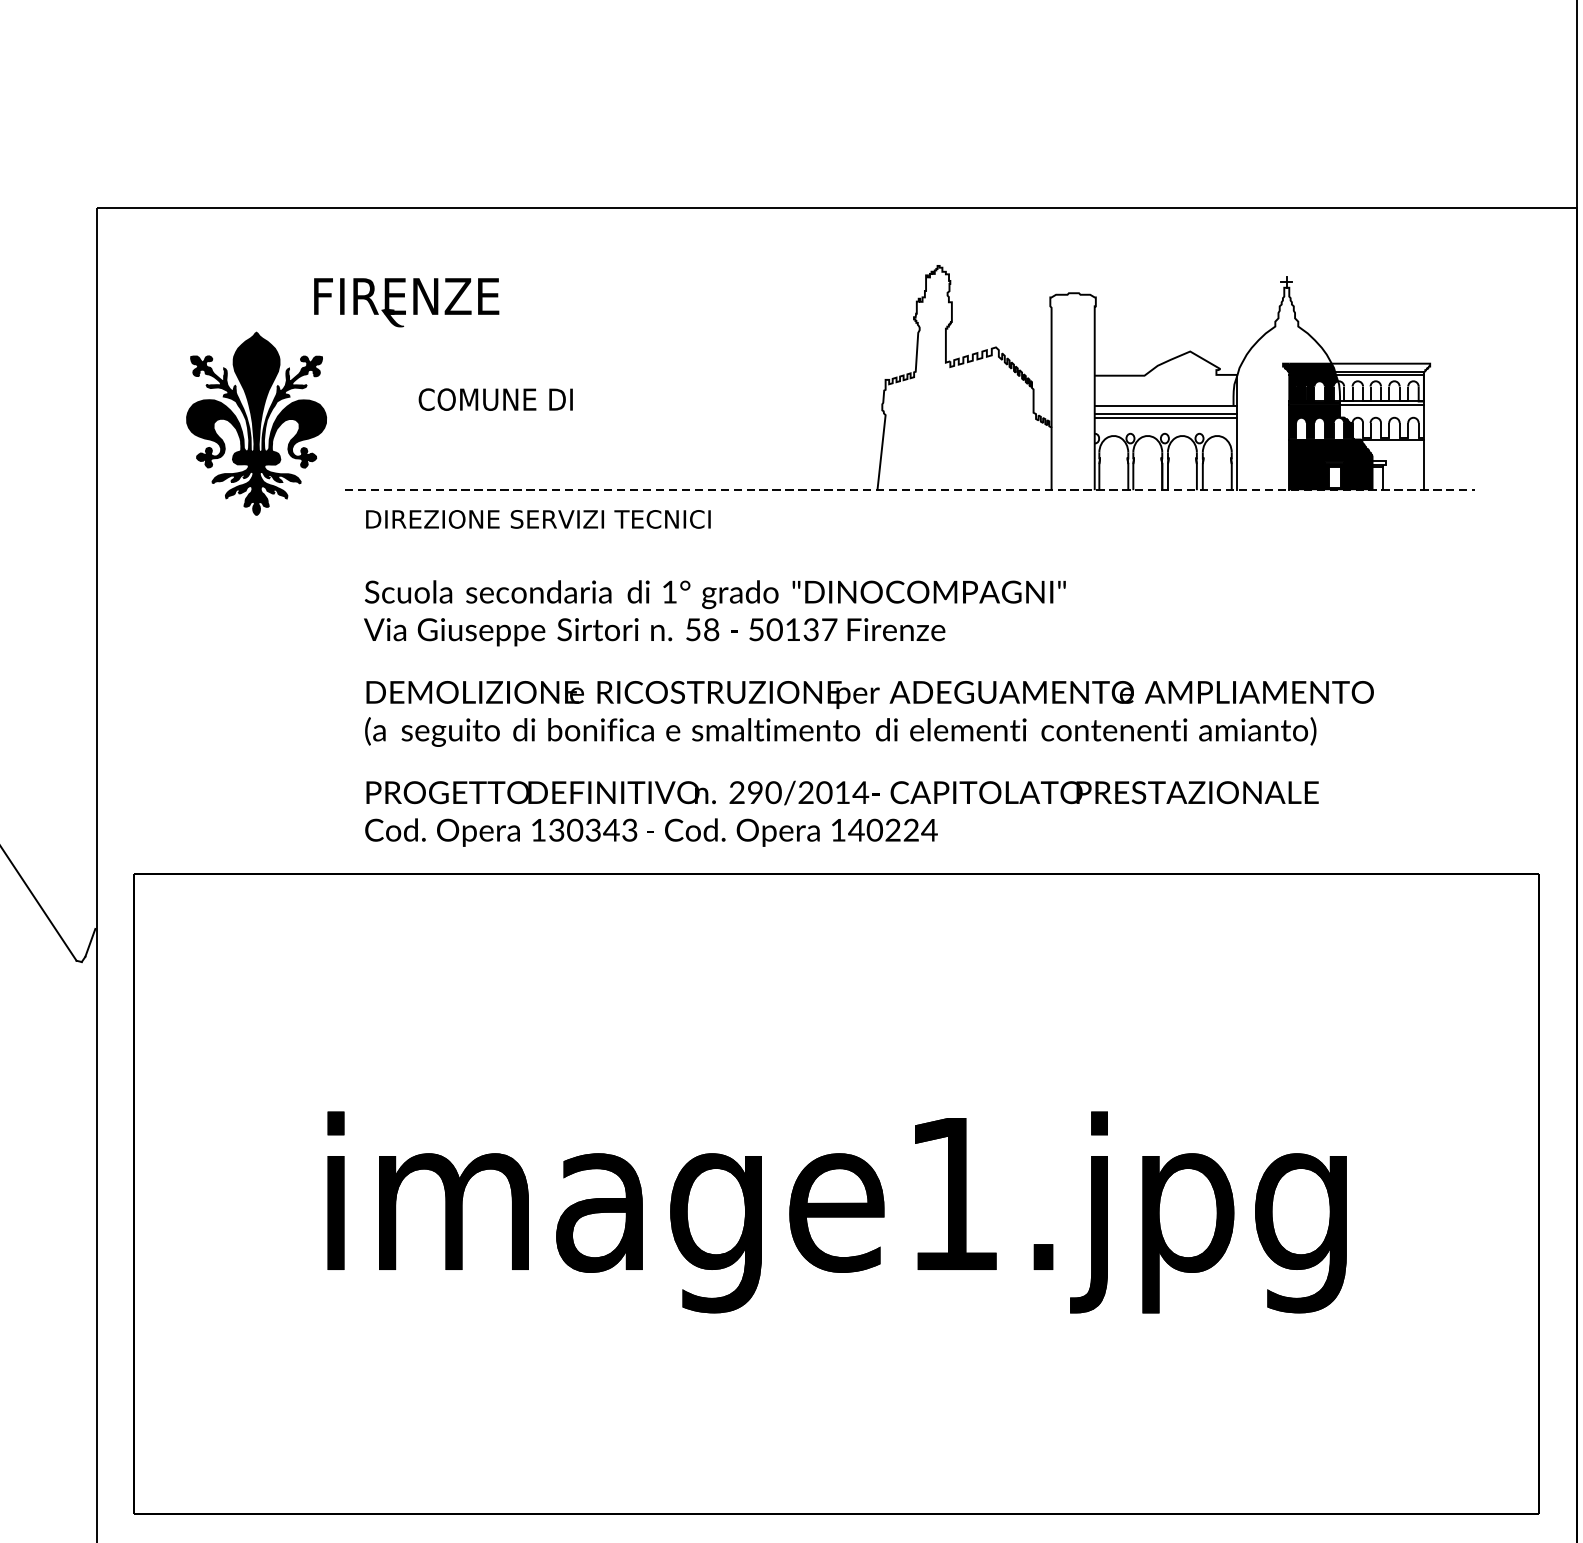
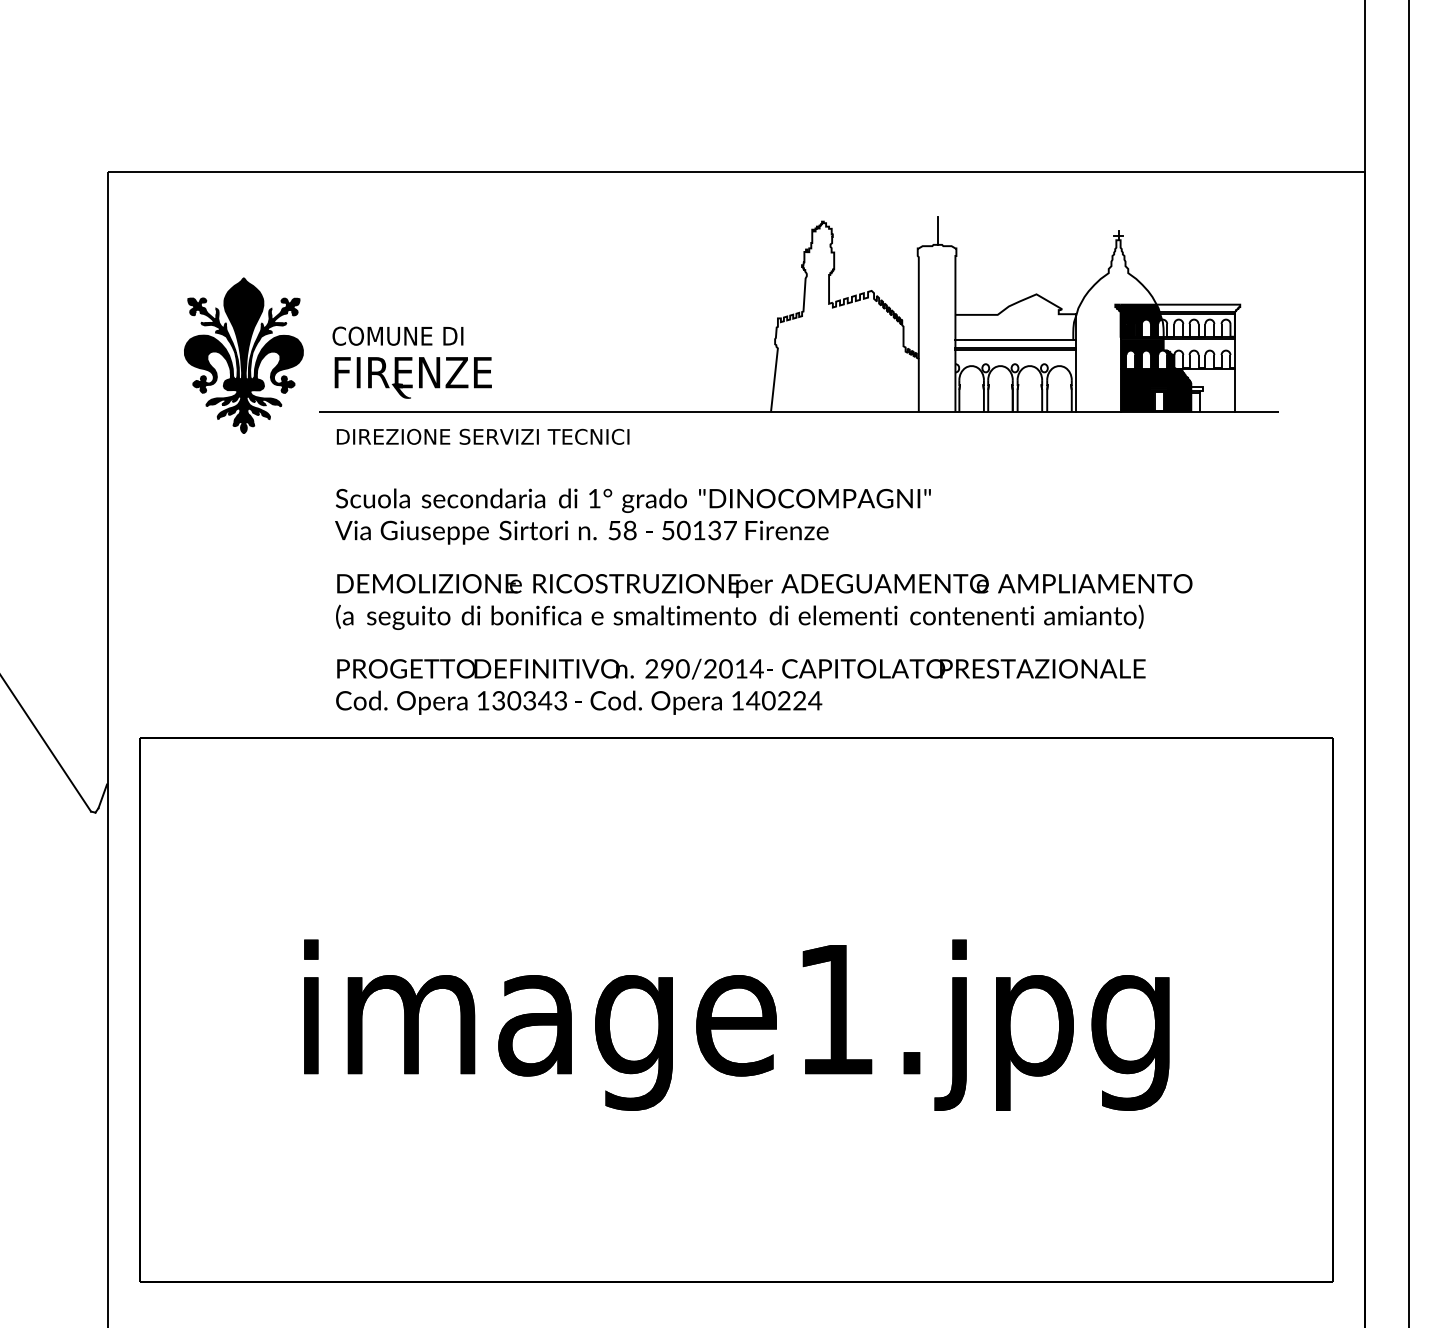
line: (1073, 276) -> (937, 230), added
text: (405, 302) -> (412, 377), moved
text: (495, 398) -> (397, 335), moved
line: (909, 490) -> (798, 412), dashed -> solid

